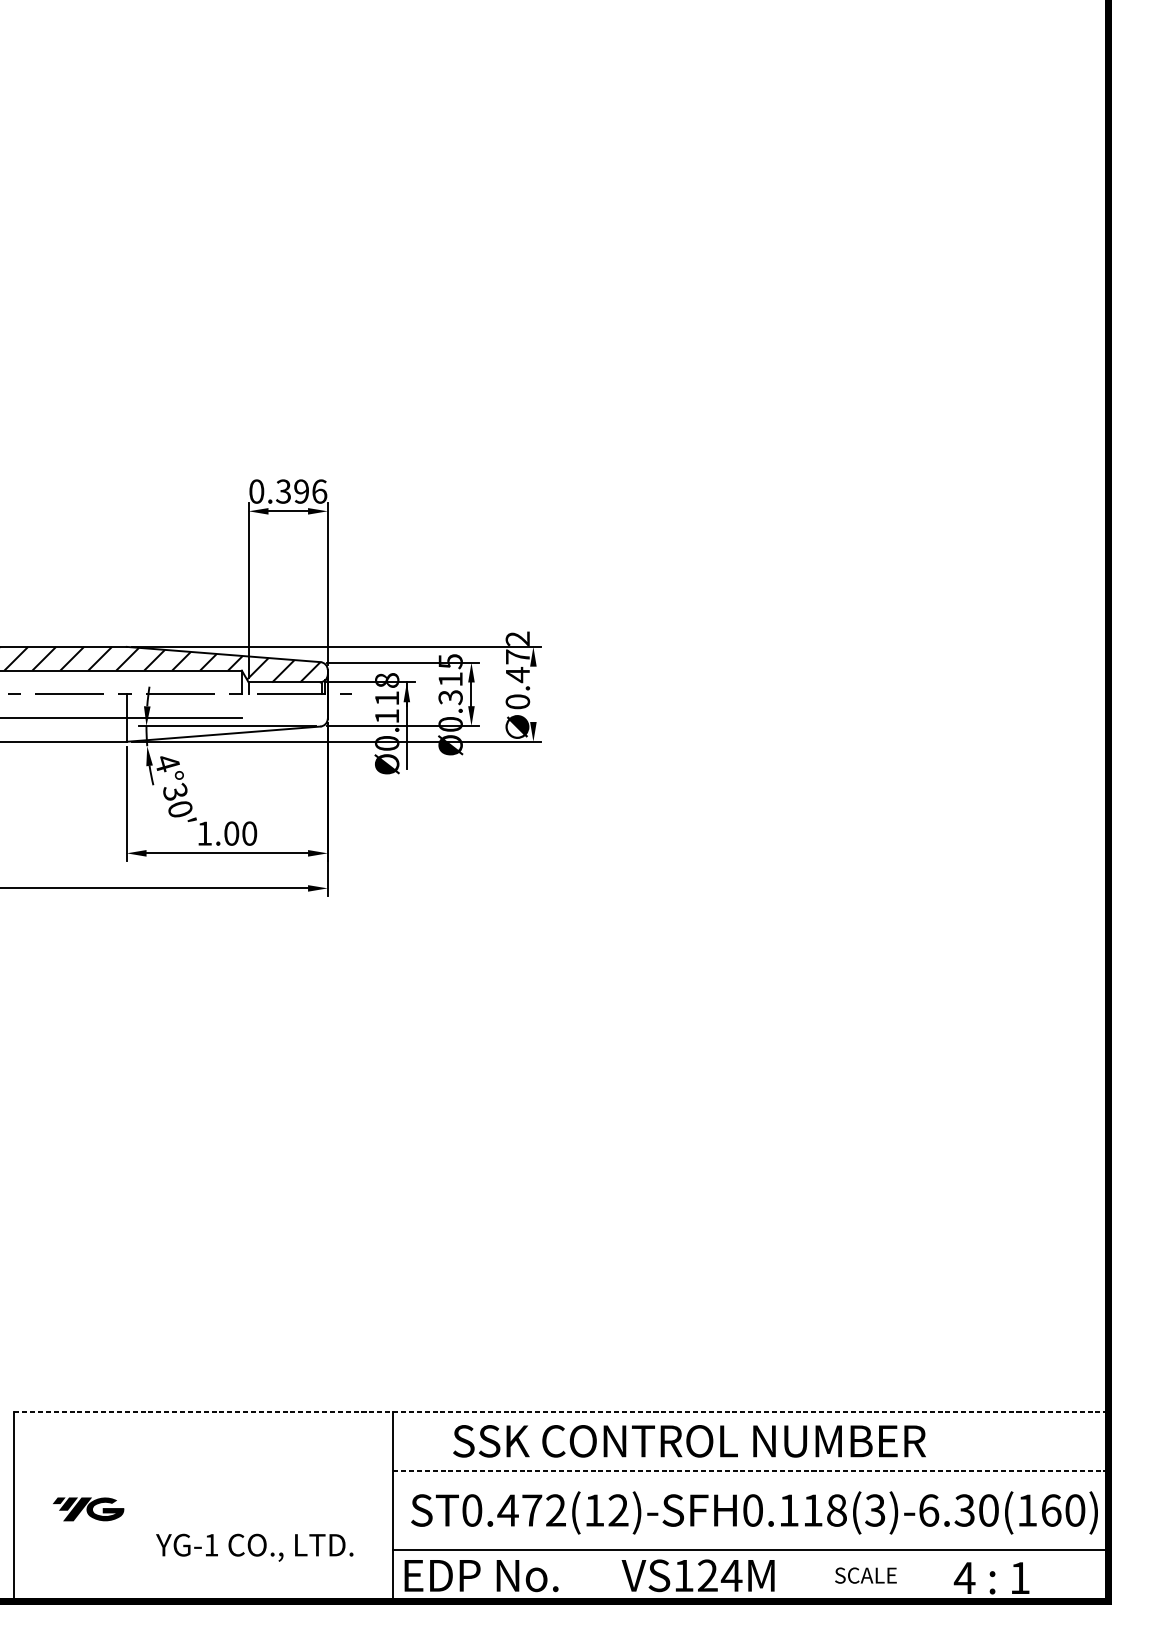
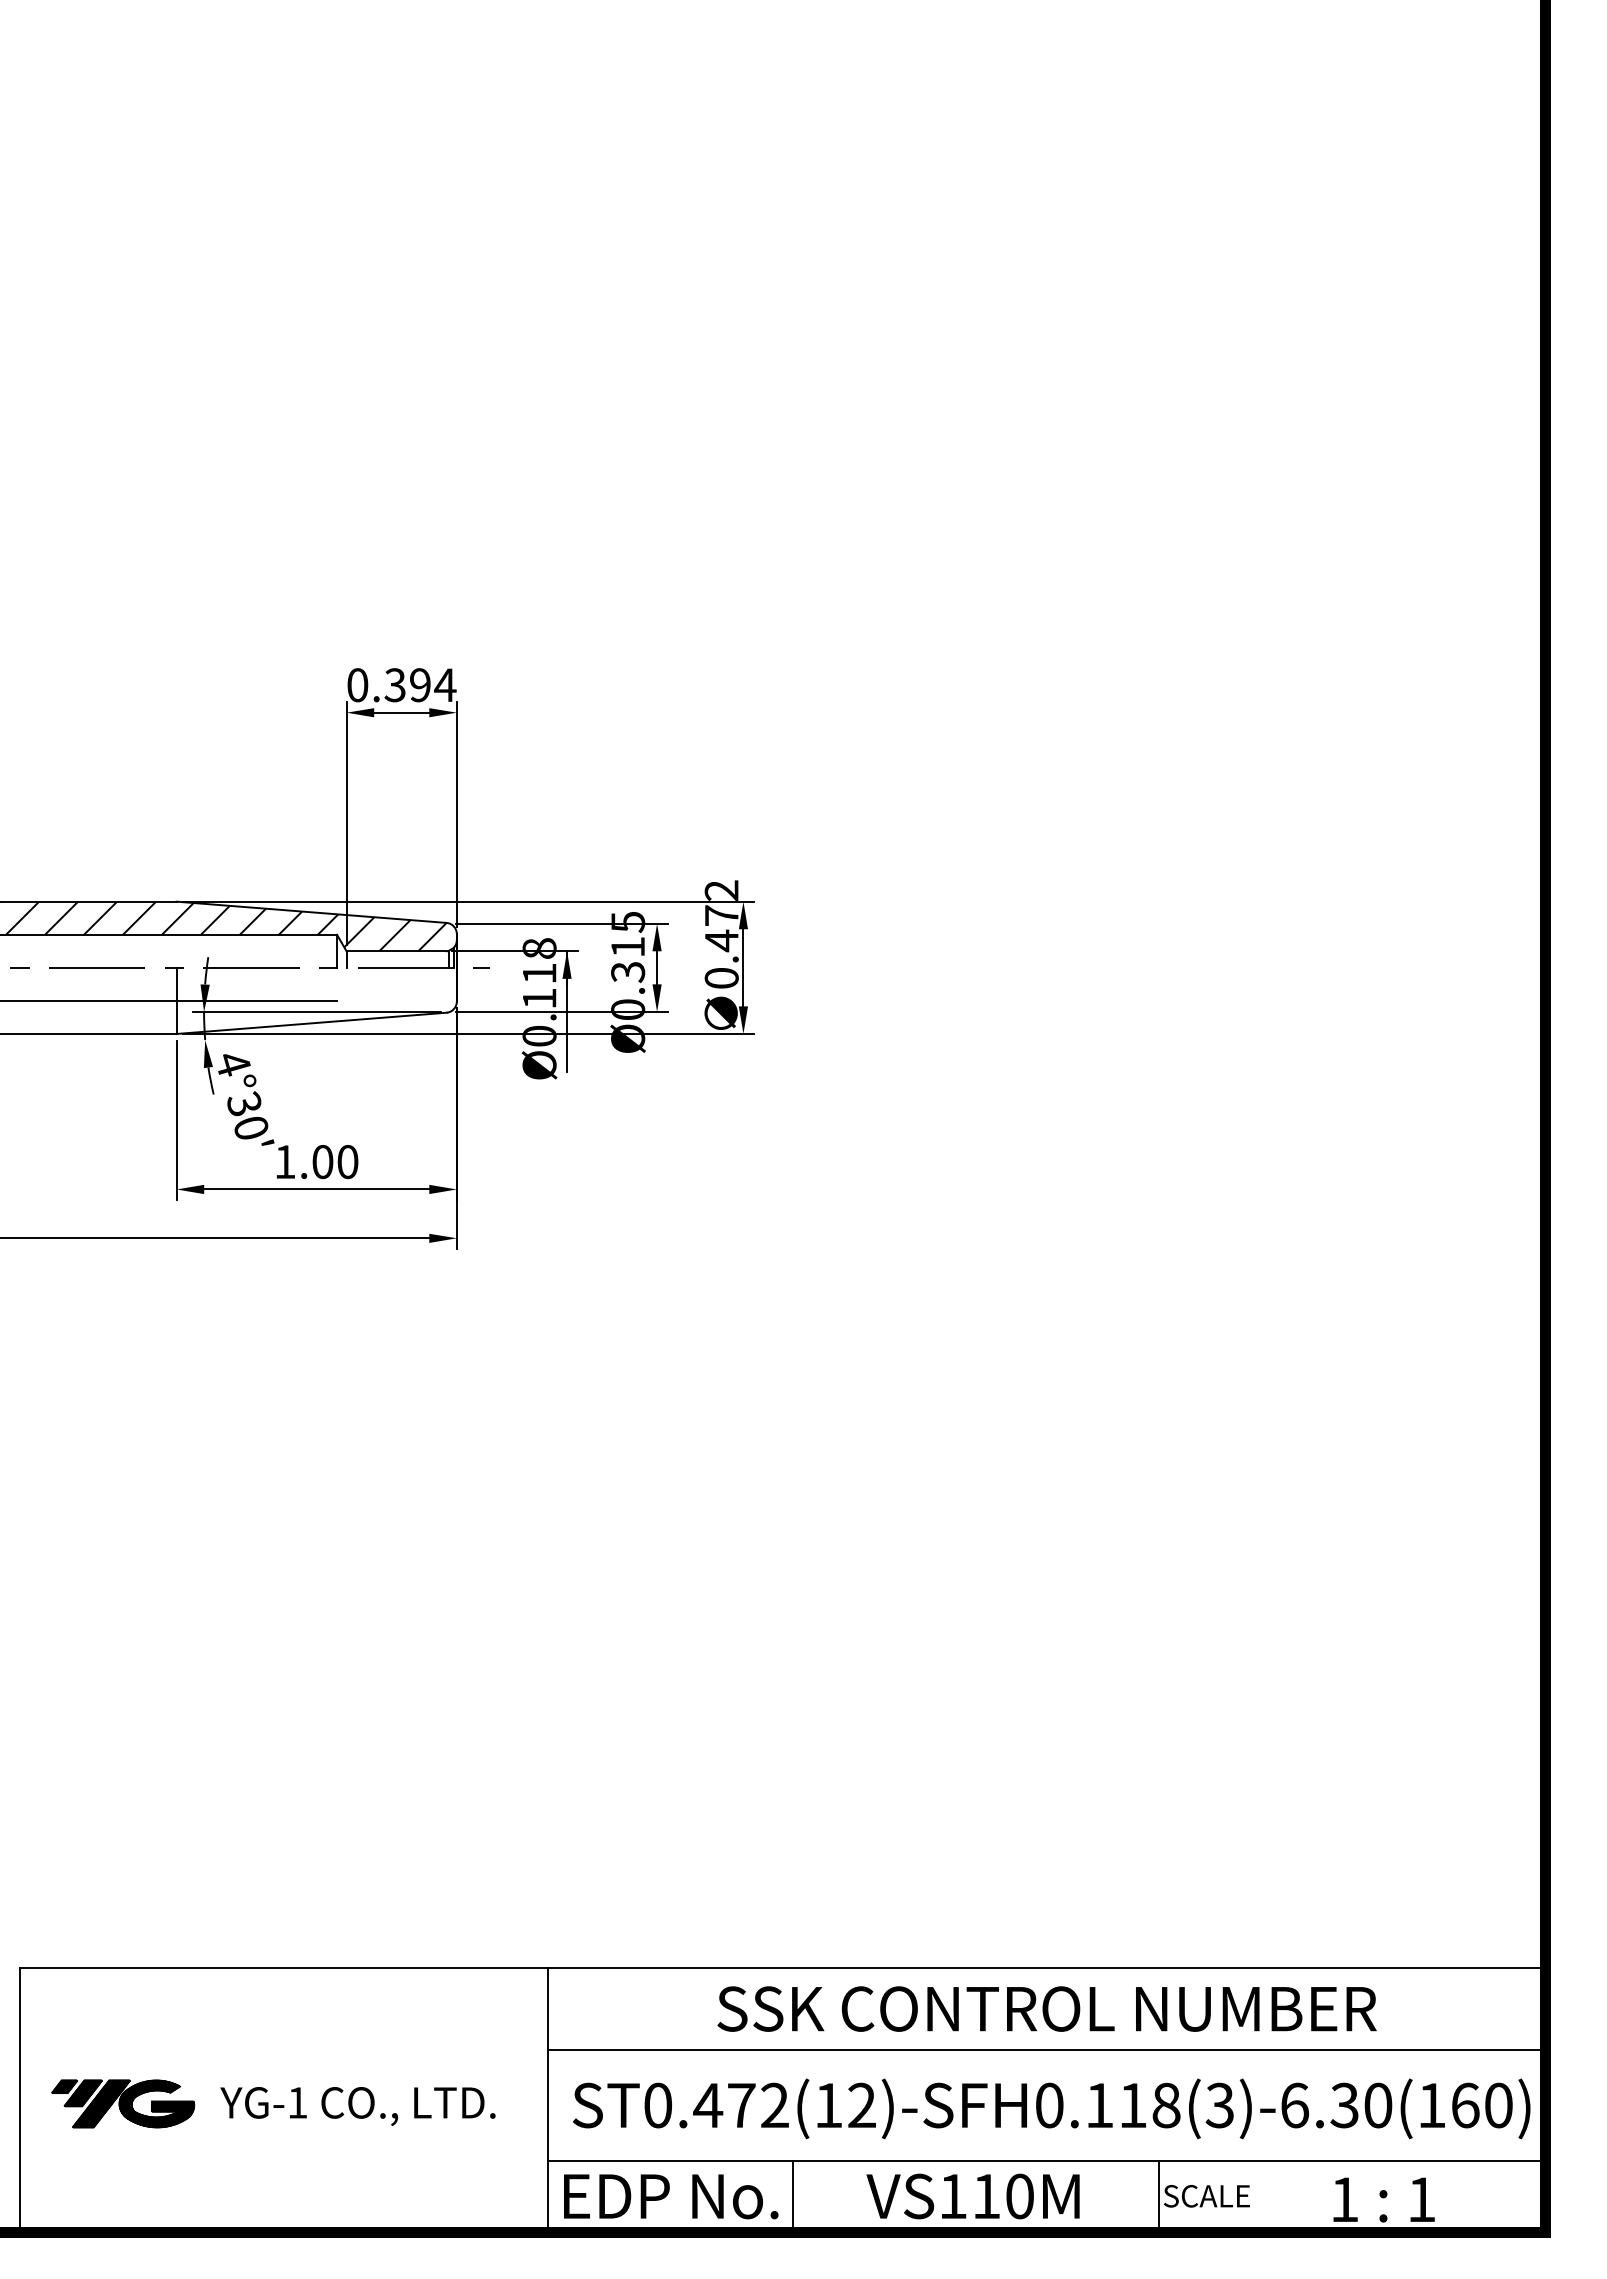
text: (319, 491) -> (445, 685), 0.396 -> 0.394
line: (533, 694) -> (743, 967), added
line: (561, 1411) -> (782, 1967), dashed -> solid
text: (689, 1440) -> (1046, 2008), moved
line: (751, 1471) -> (1047, 2050), dashed -> solid
part: (88, 1509) -> (123, 2103), size x1.43
text: (254, 1547) -> (357, 2106), moved
line: (568, 1575) -> (792, 2196), added
text: (719, 1575) -> (1003, 2196), VS124M -> VS110M
line: (831, 1575) -> (1159, 2196), added
text: (964, 1577) -> (1344, 2199), 4 -> 1

